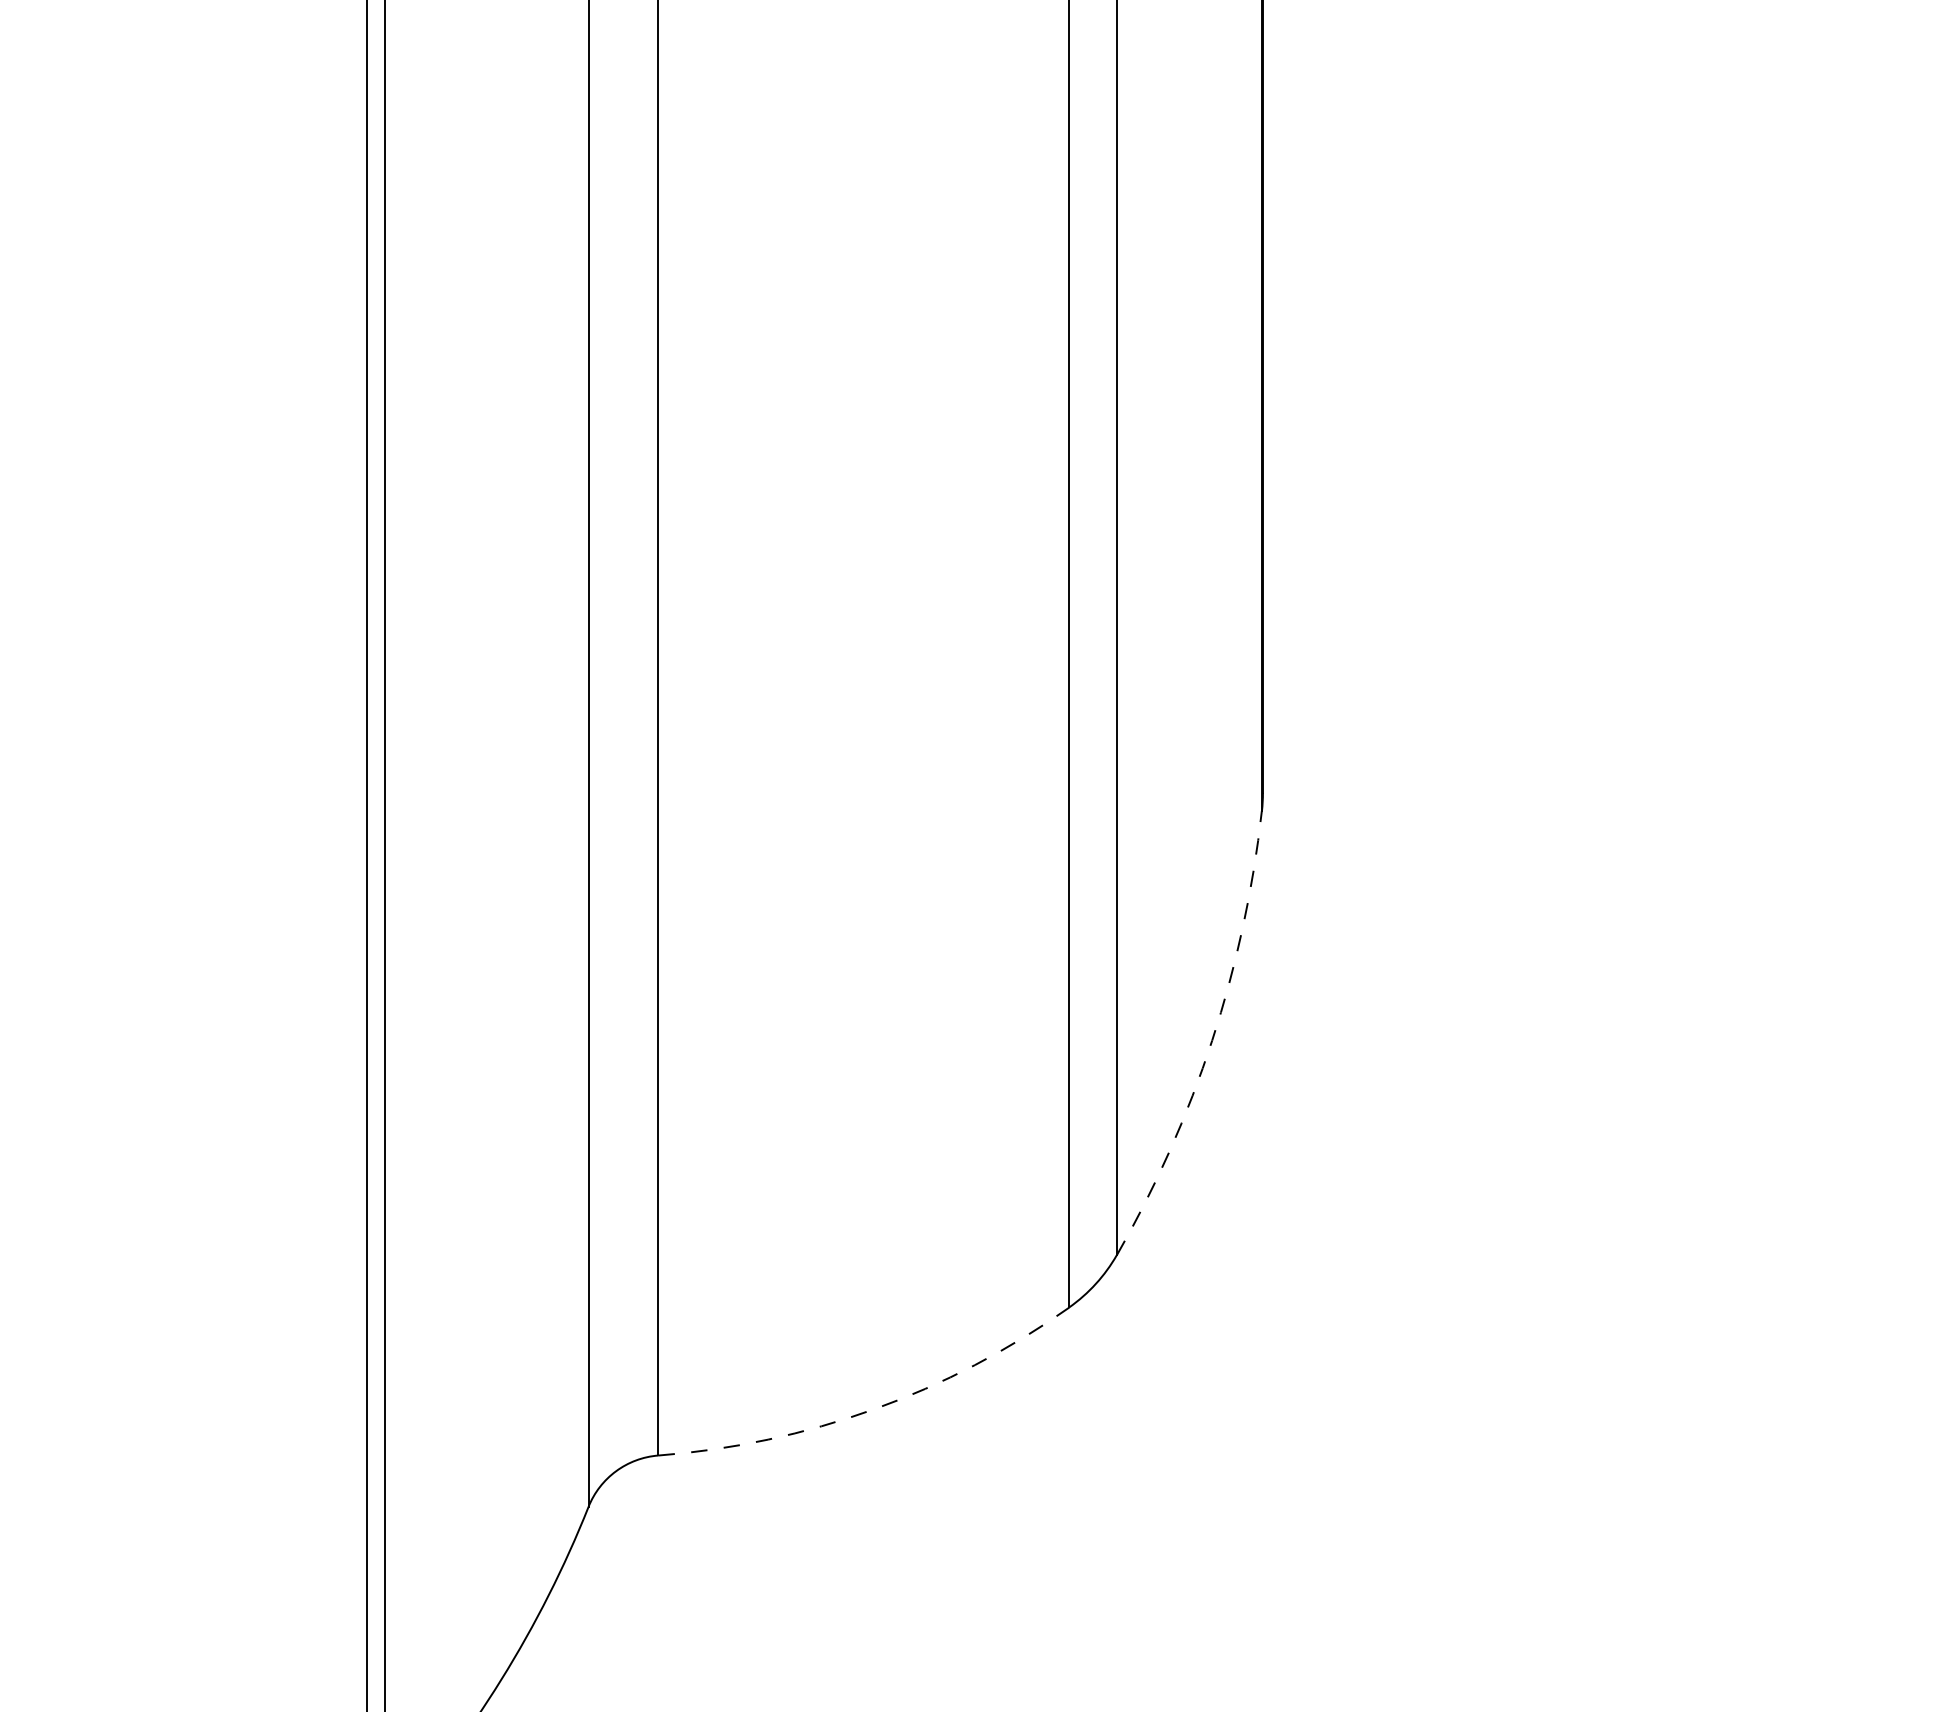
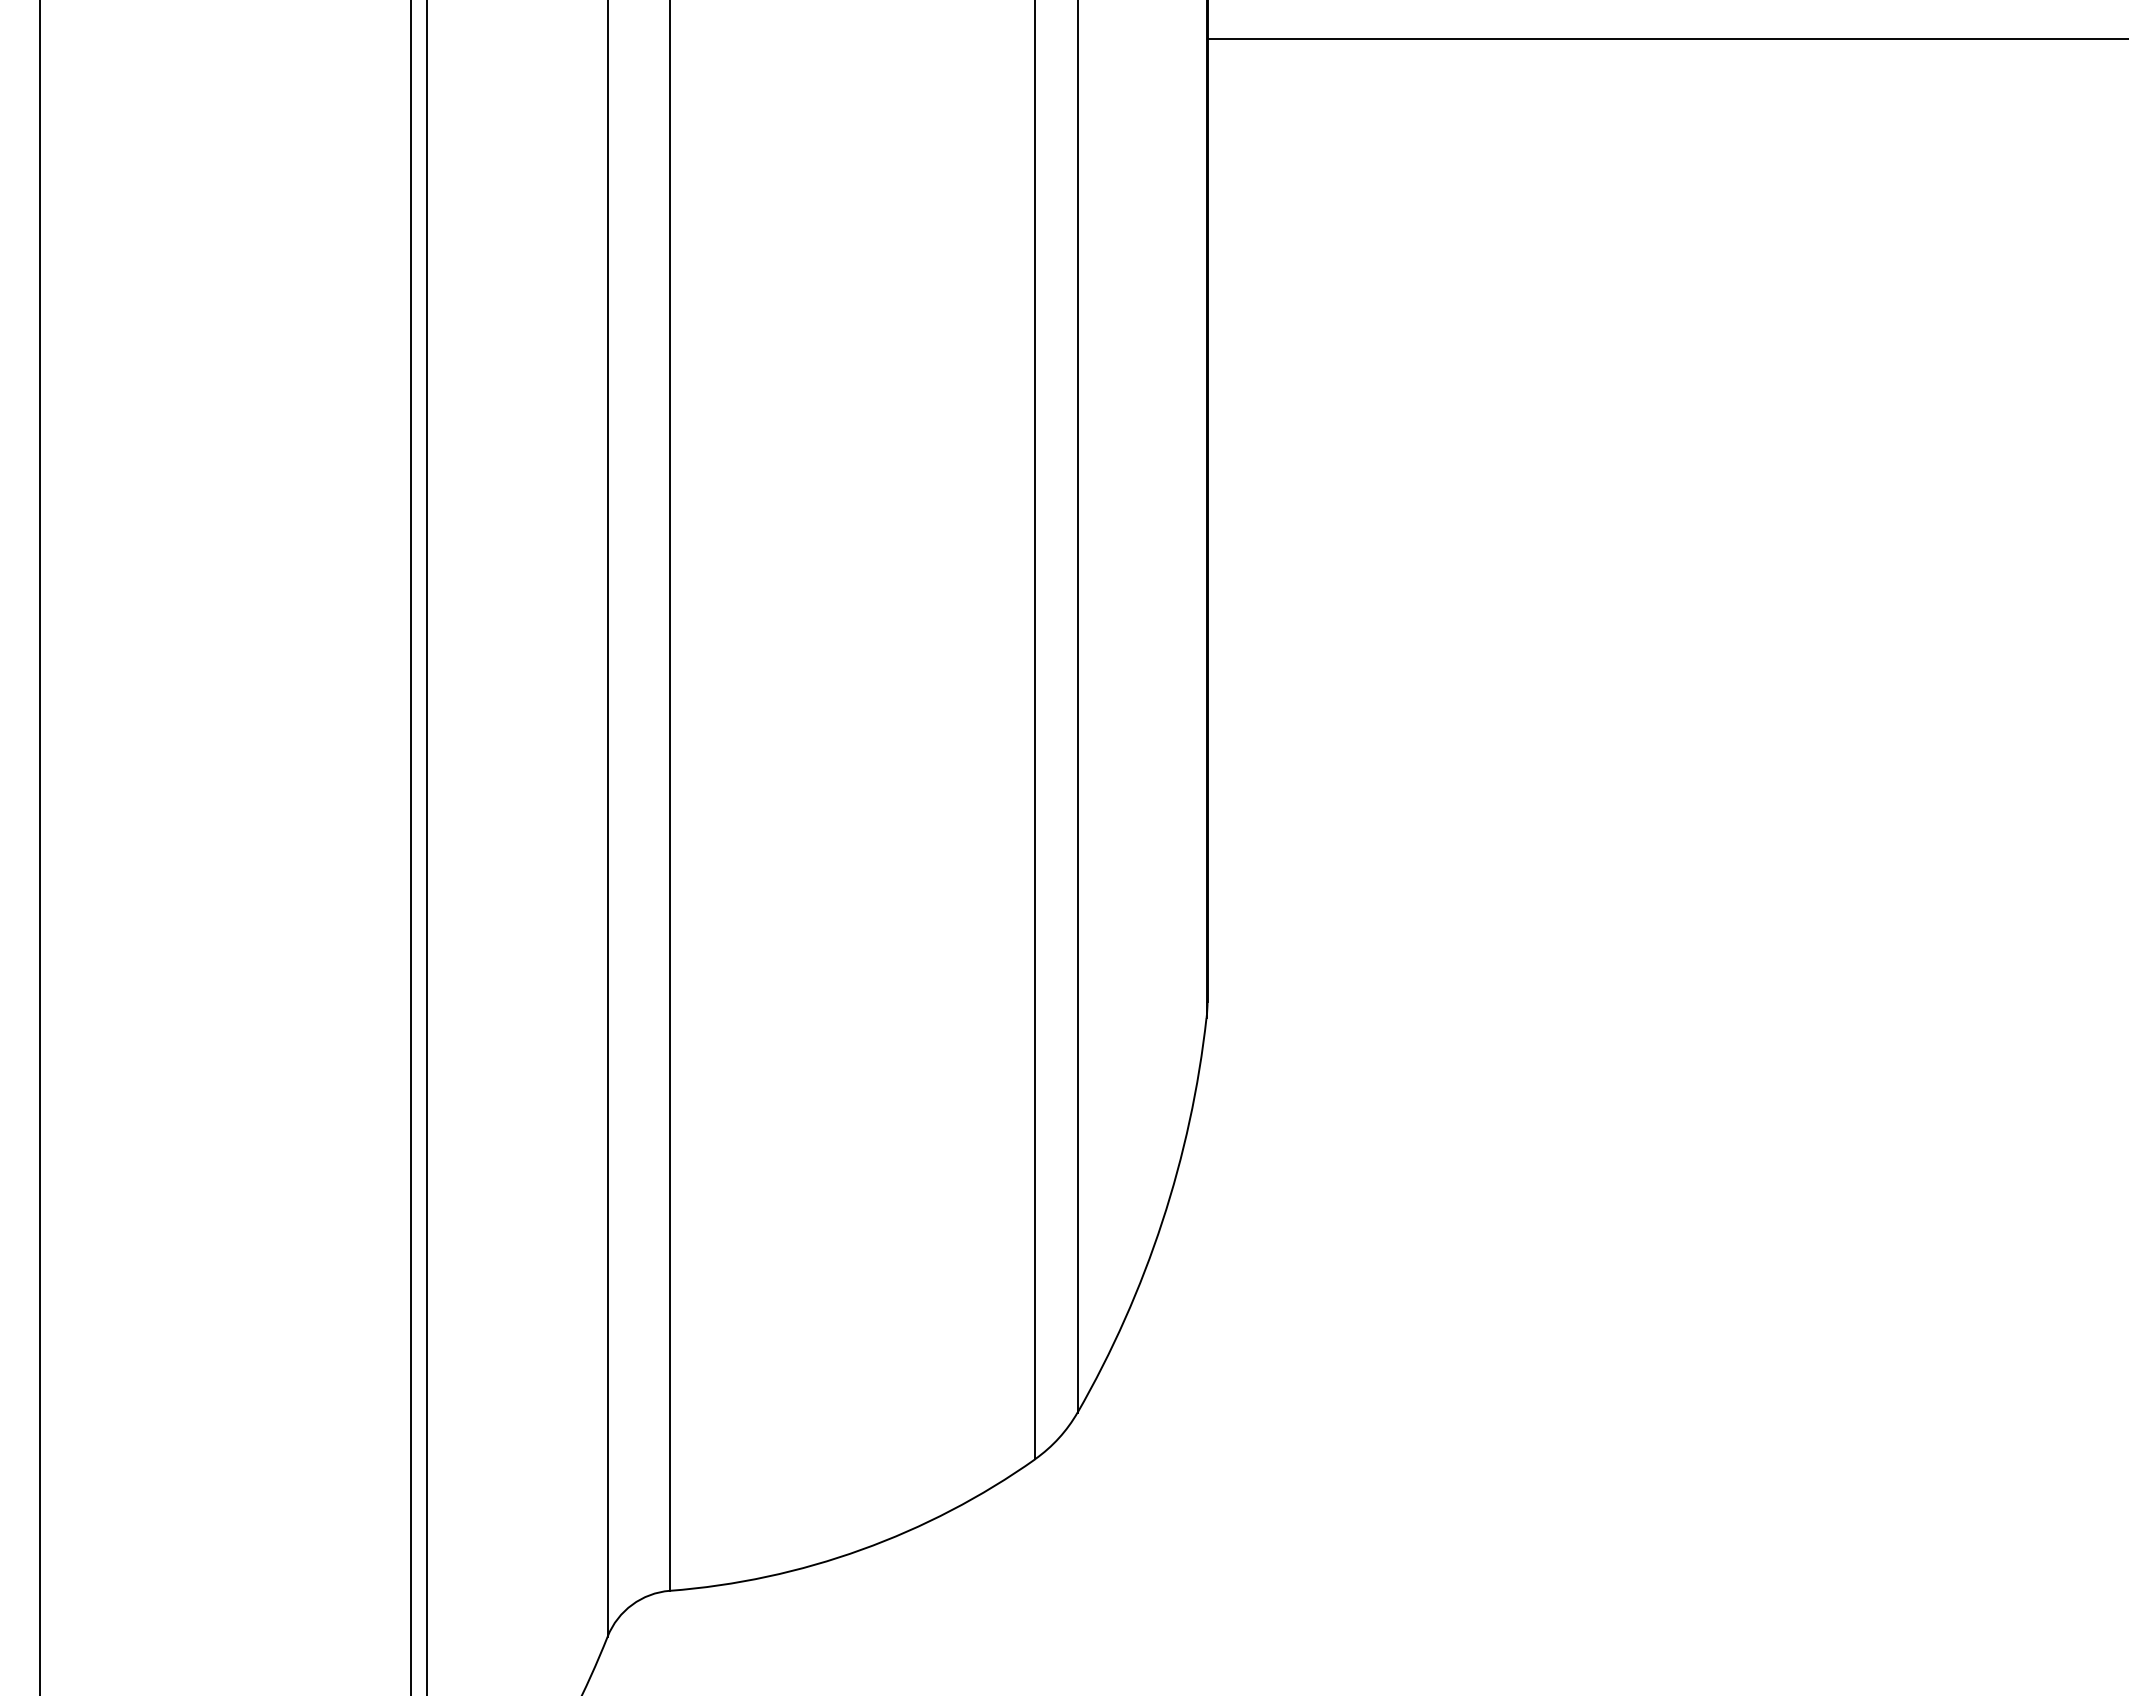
arc: (1212, 1040) -> (1162, 1221), dashed -> solid
arc: (873, 1409) -> (861, 1549), dashed -> solid

